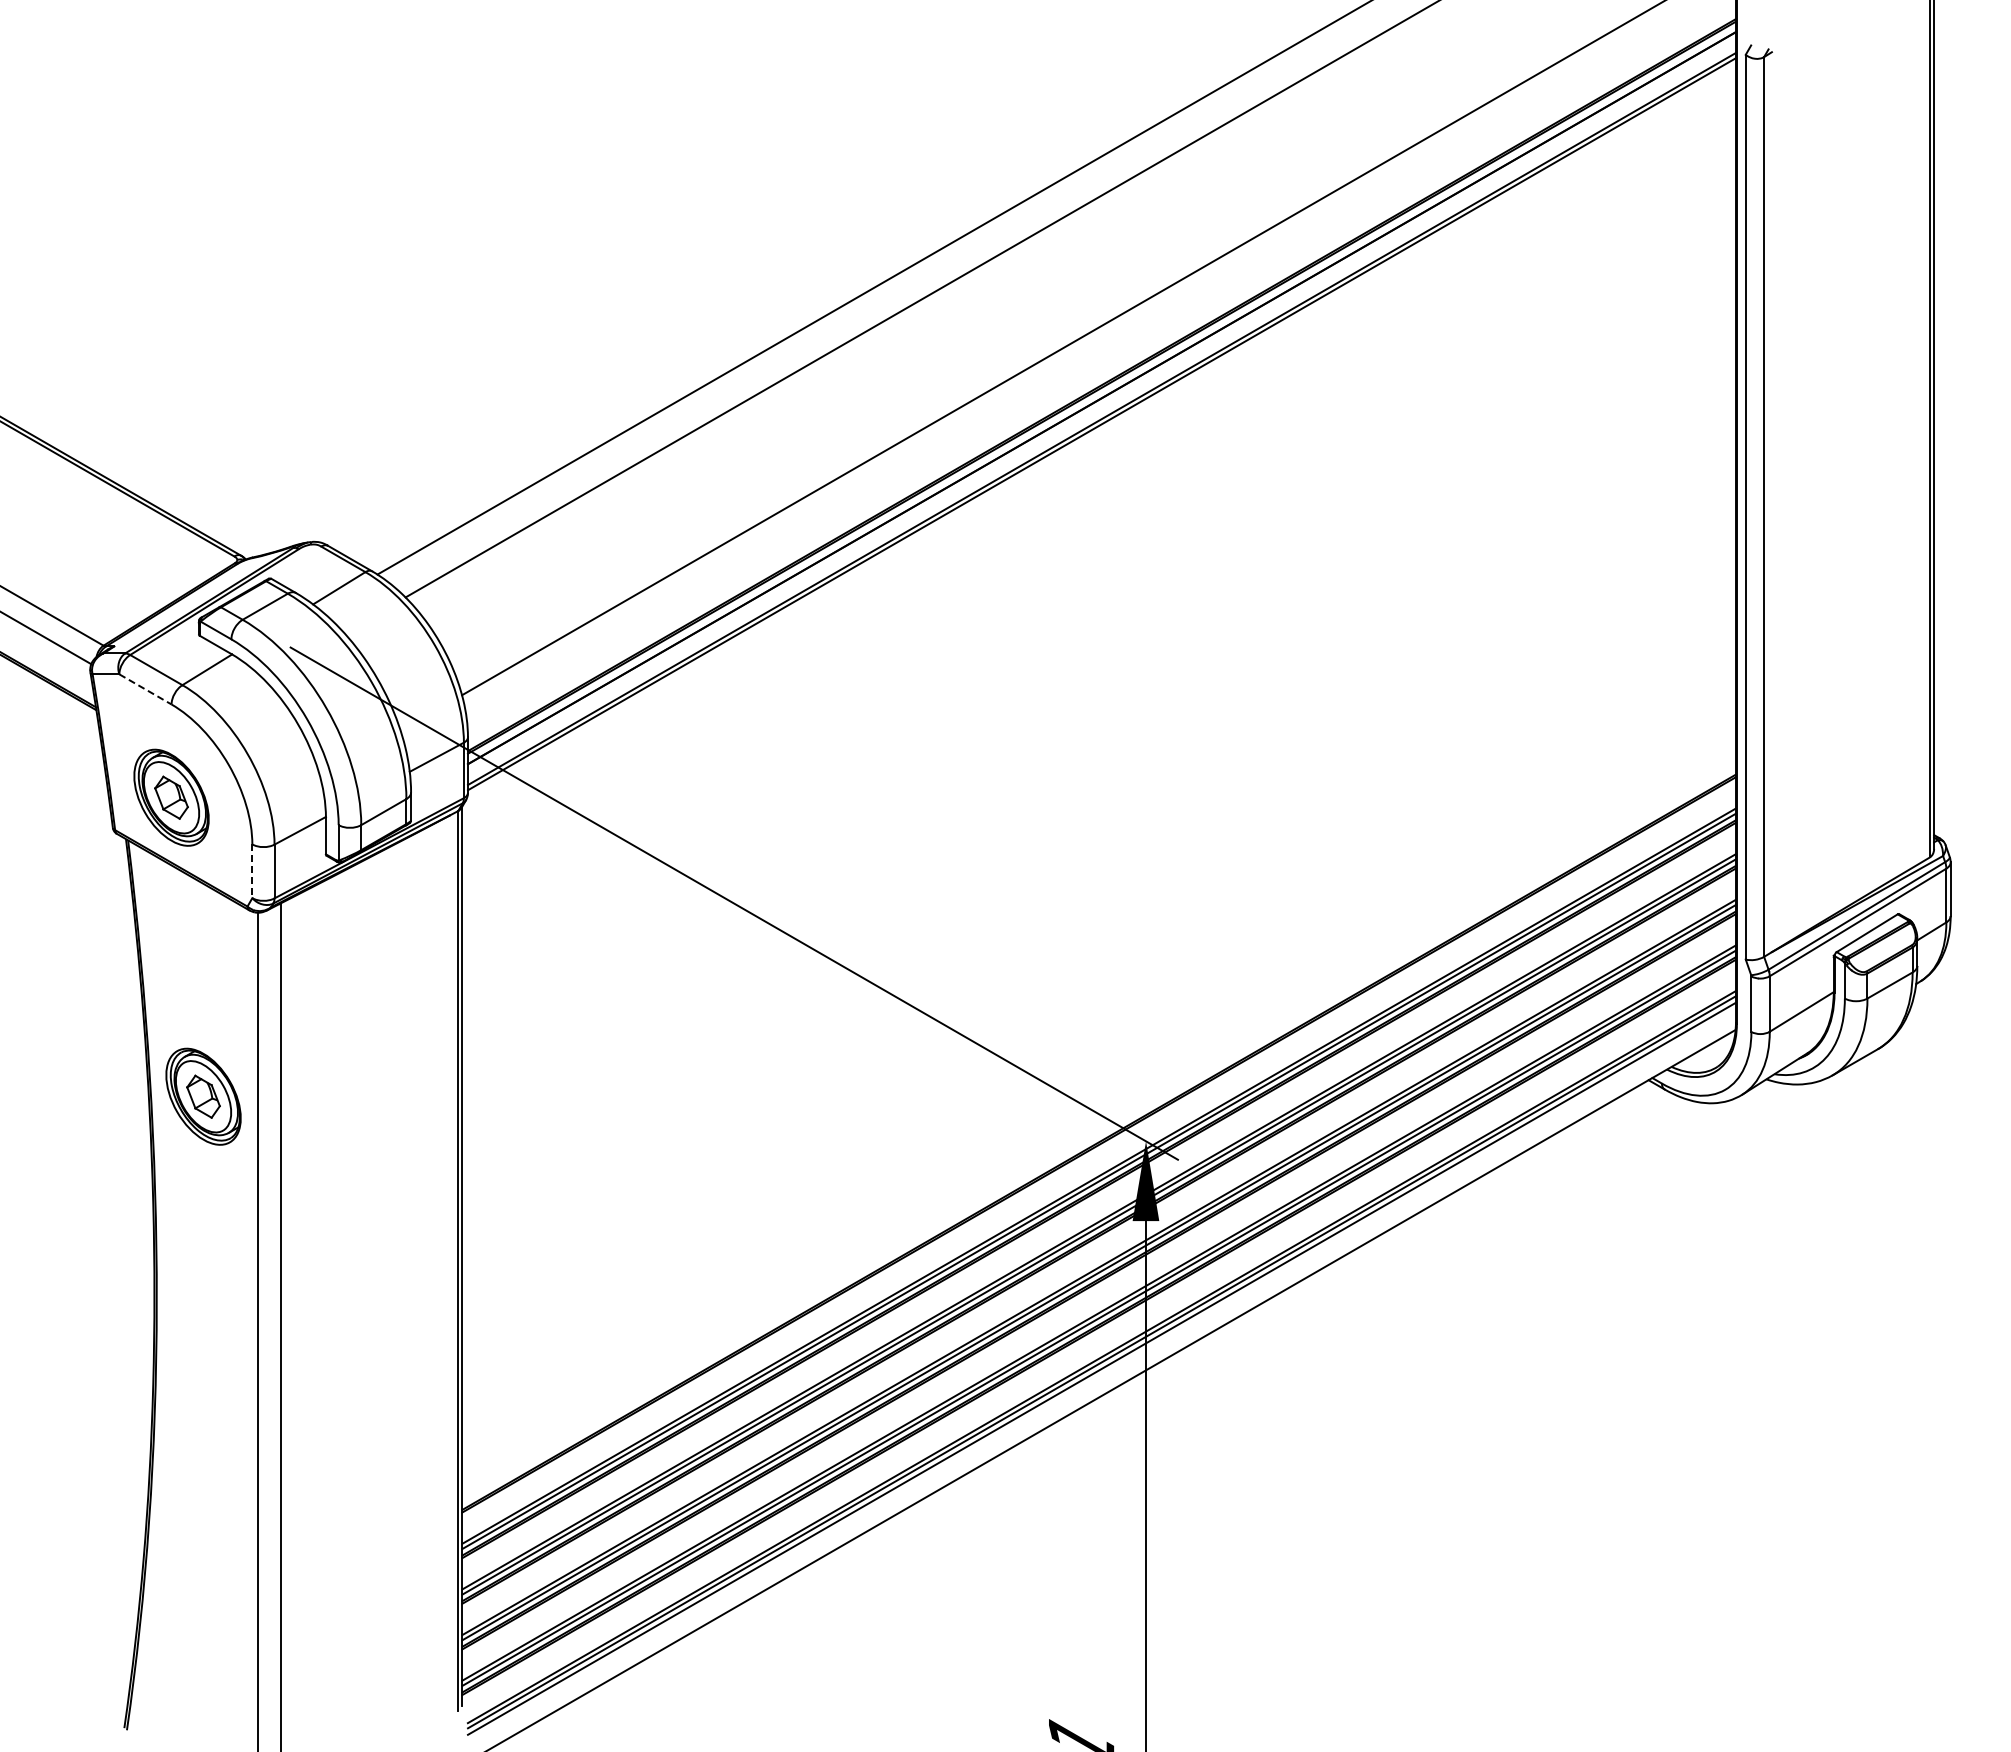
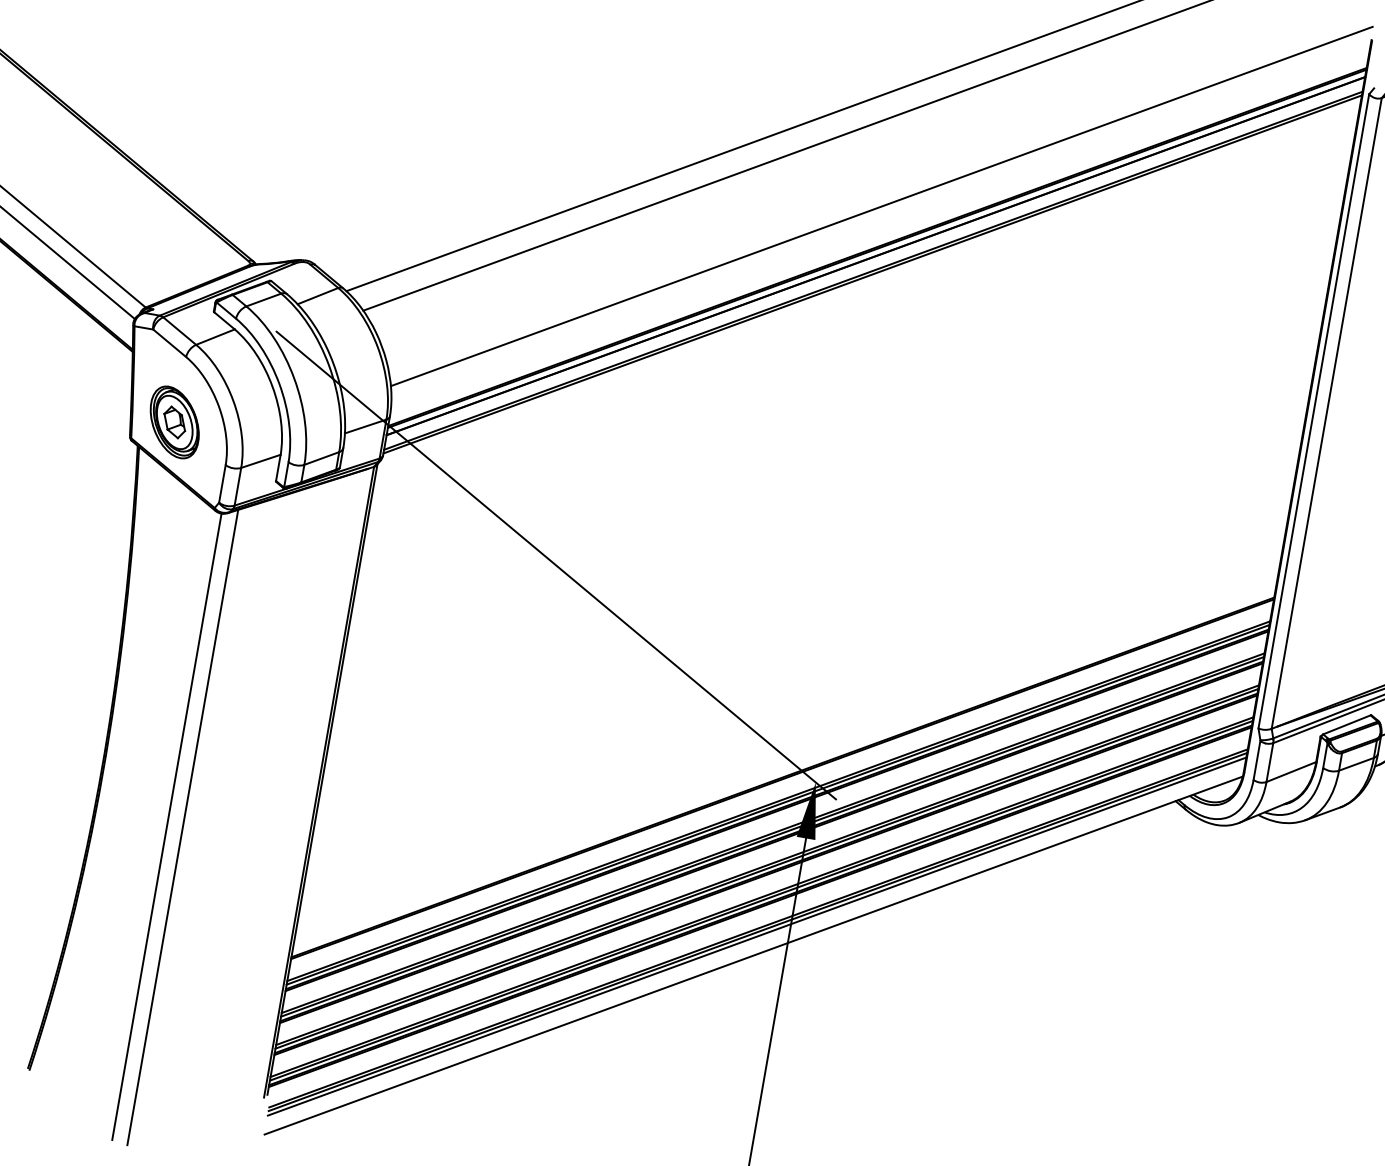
line: (145, 689) -> (169, 343), dashed -> solid
line: (252, 871) -> (222, 484), dashed -> solid
part: (203, 1096) -> (160, 635), removed

